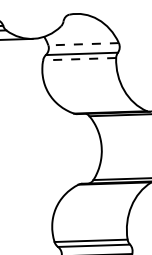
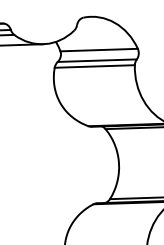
line: (83, 44) -> (99, 50), dashed -> solid
line: (79, 59) -> (94, 66), dashed -> solid

